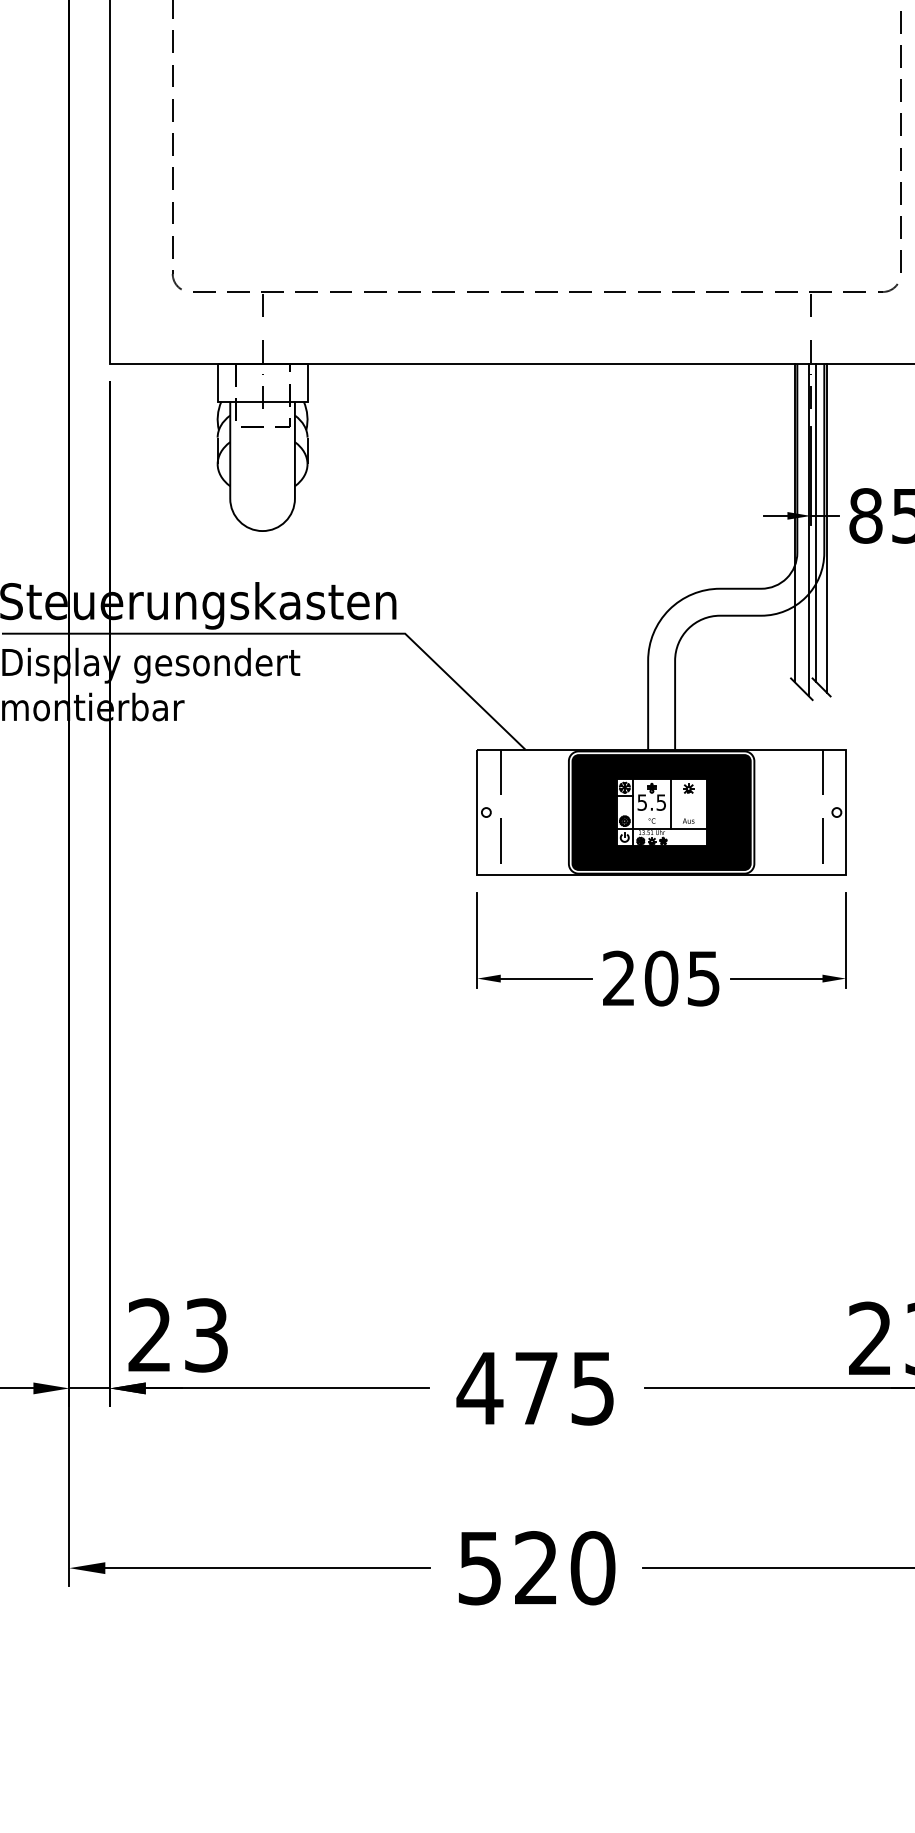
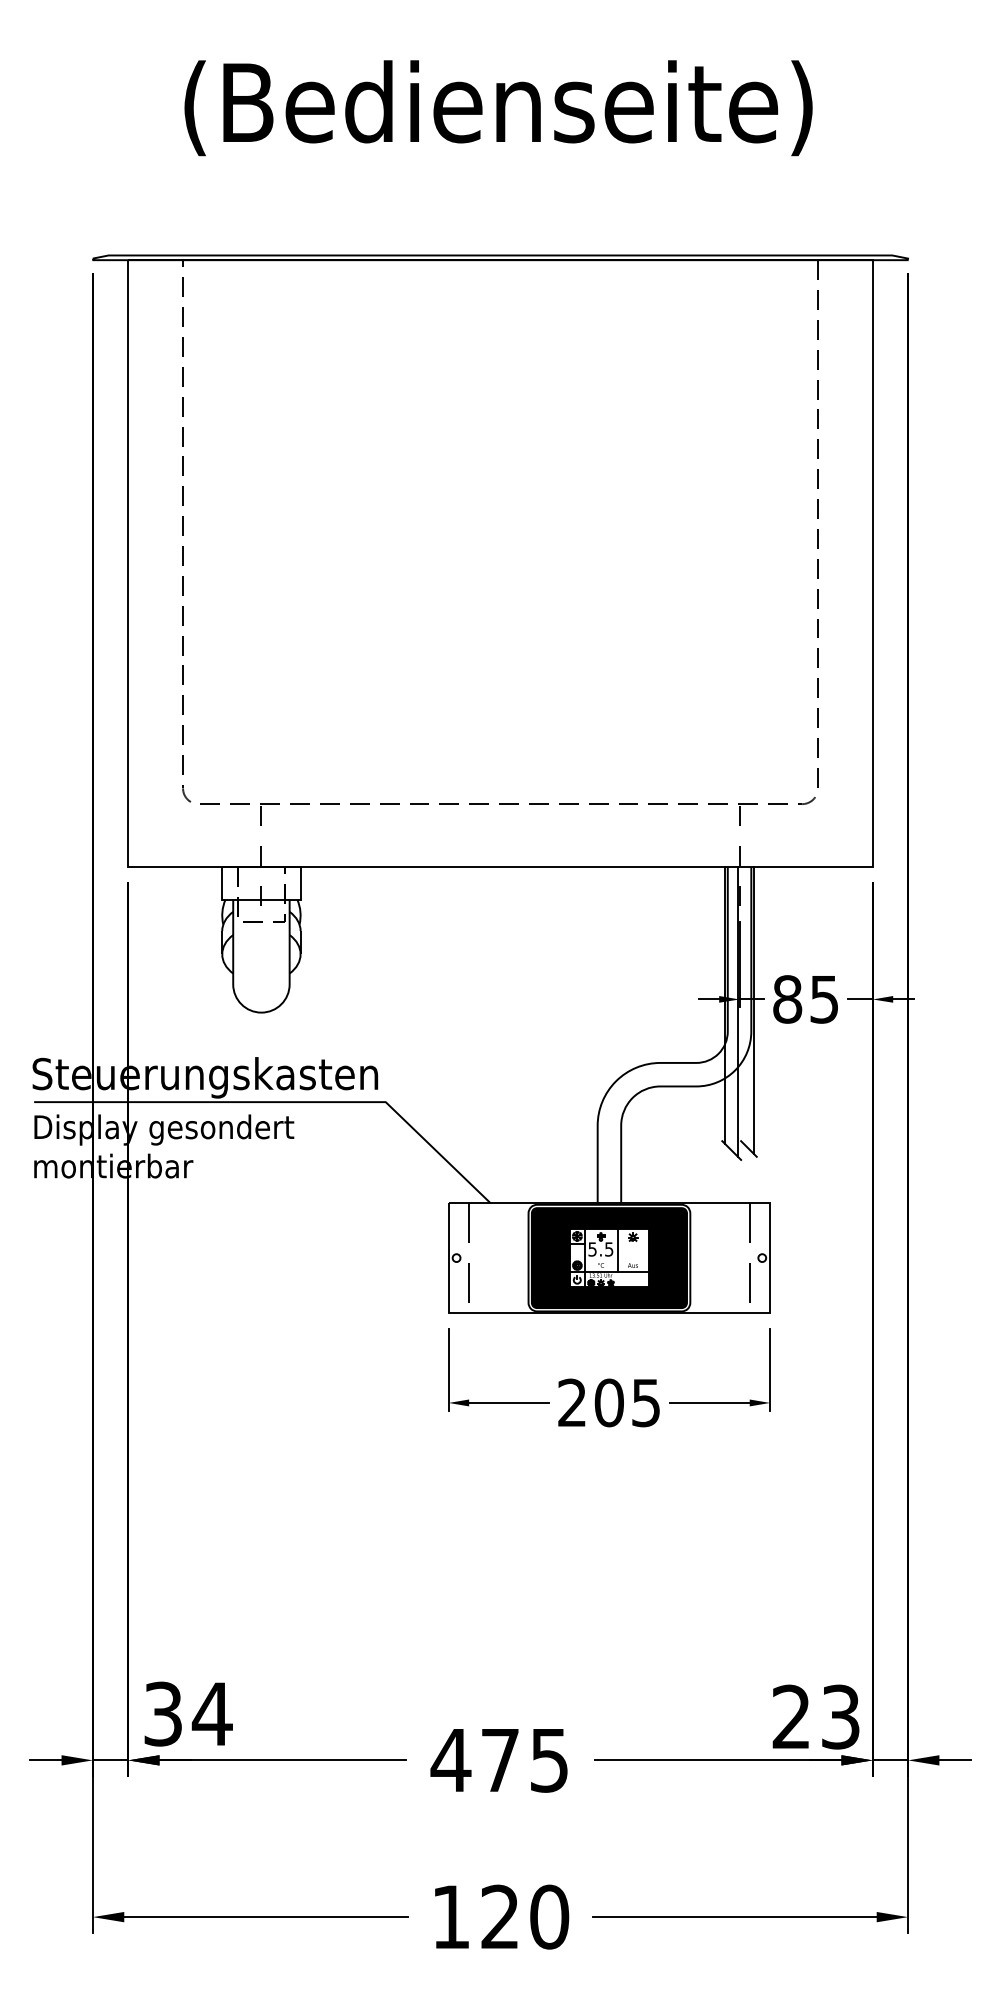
line: (816, 522) -> (744, 1005), removed
text: (178, 1334) -> (188, 1713), 23 -> 34
text: (479, 1568) -> (450, 1917), 520 -> 120

